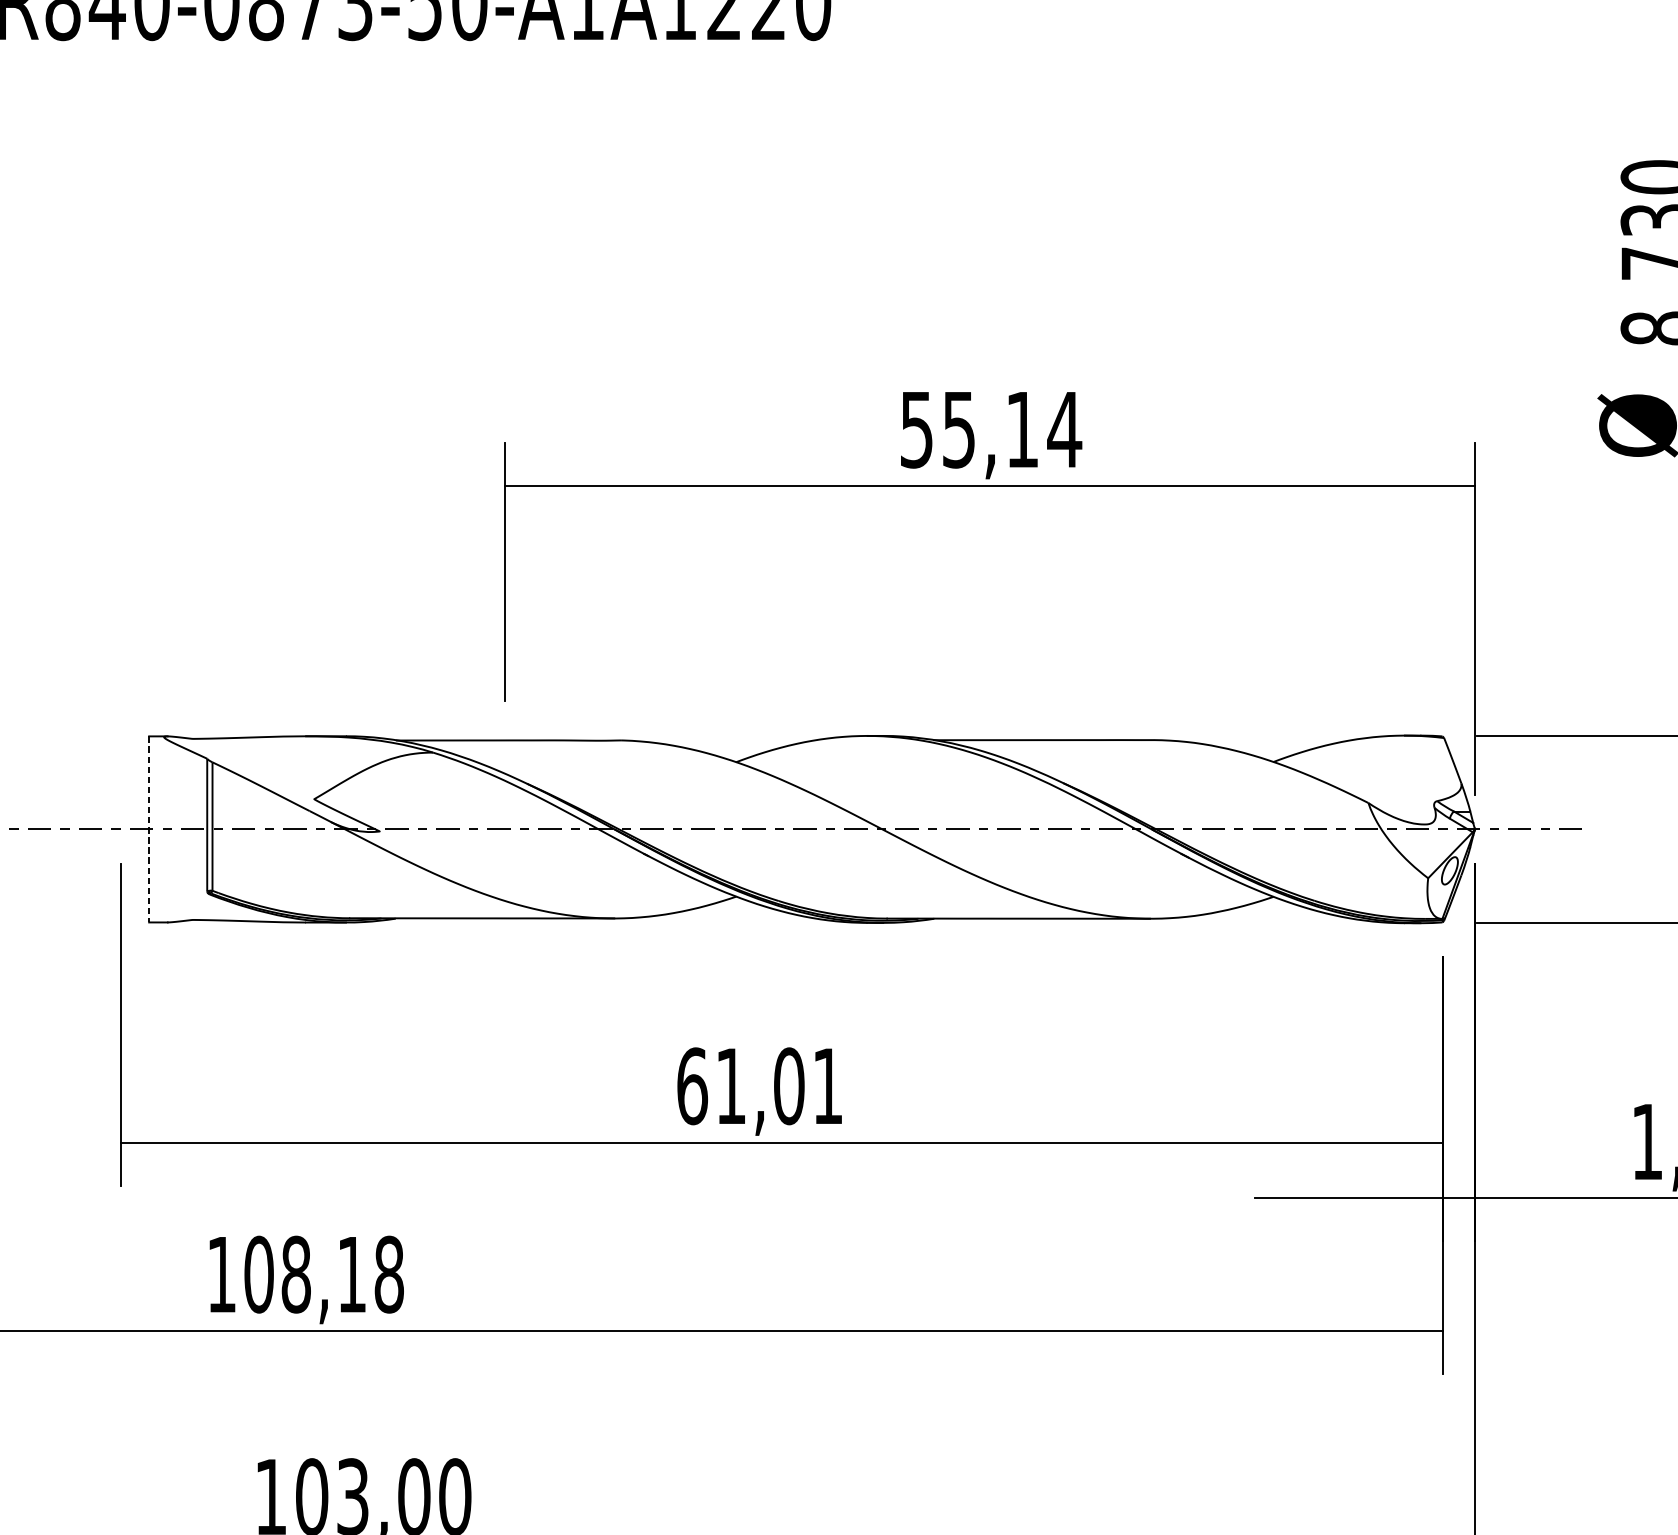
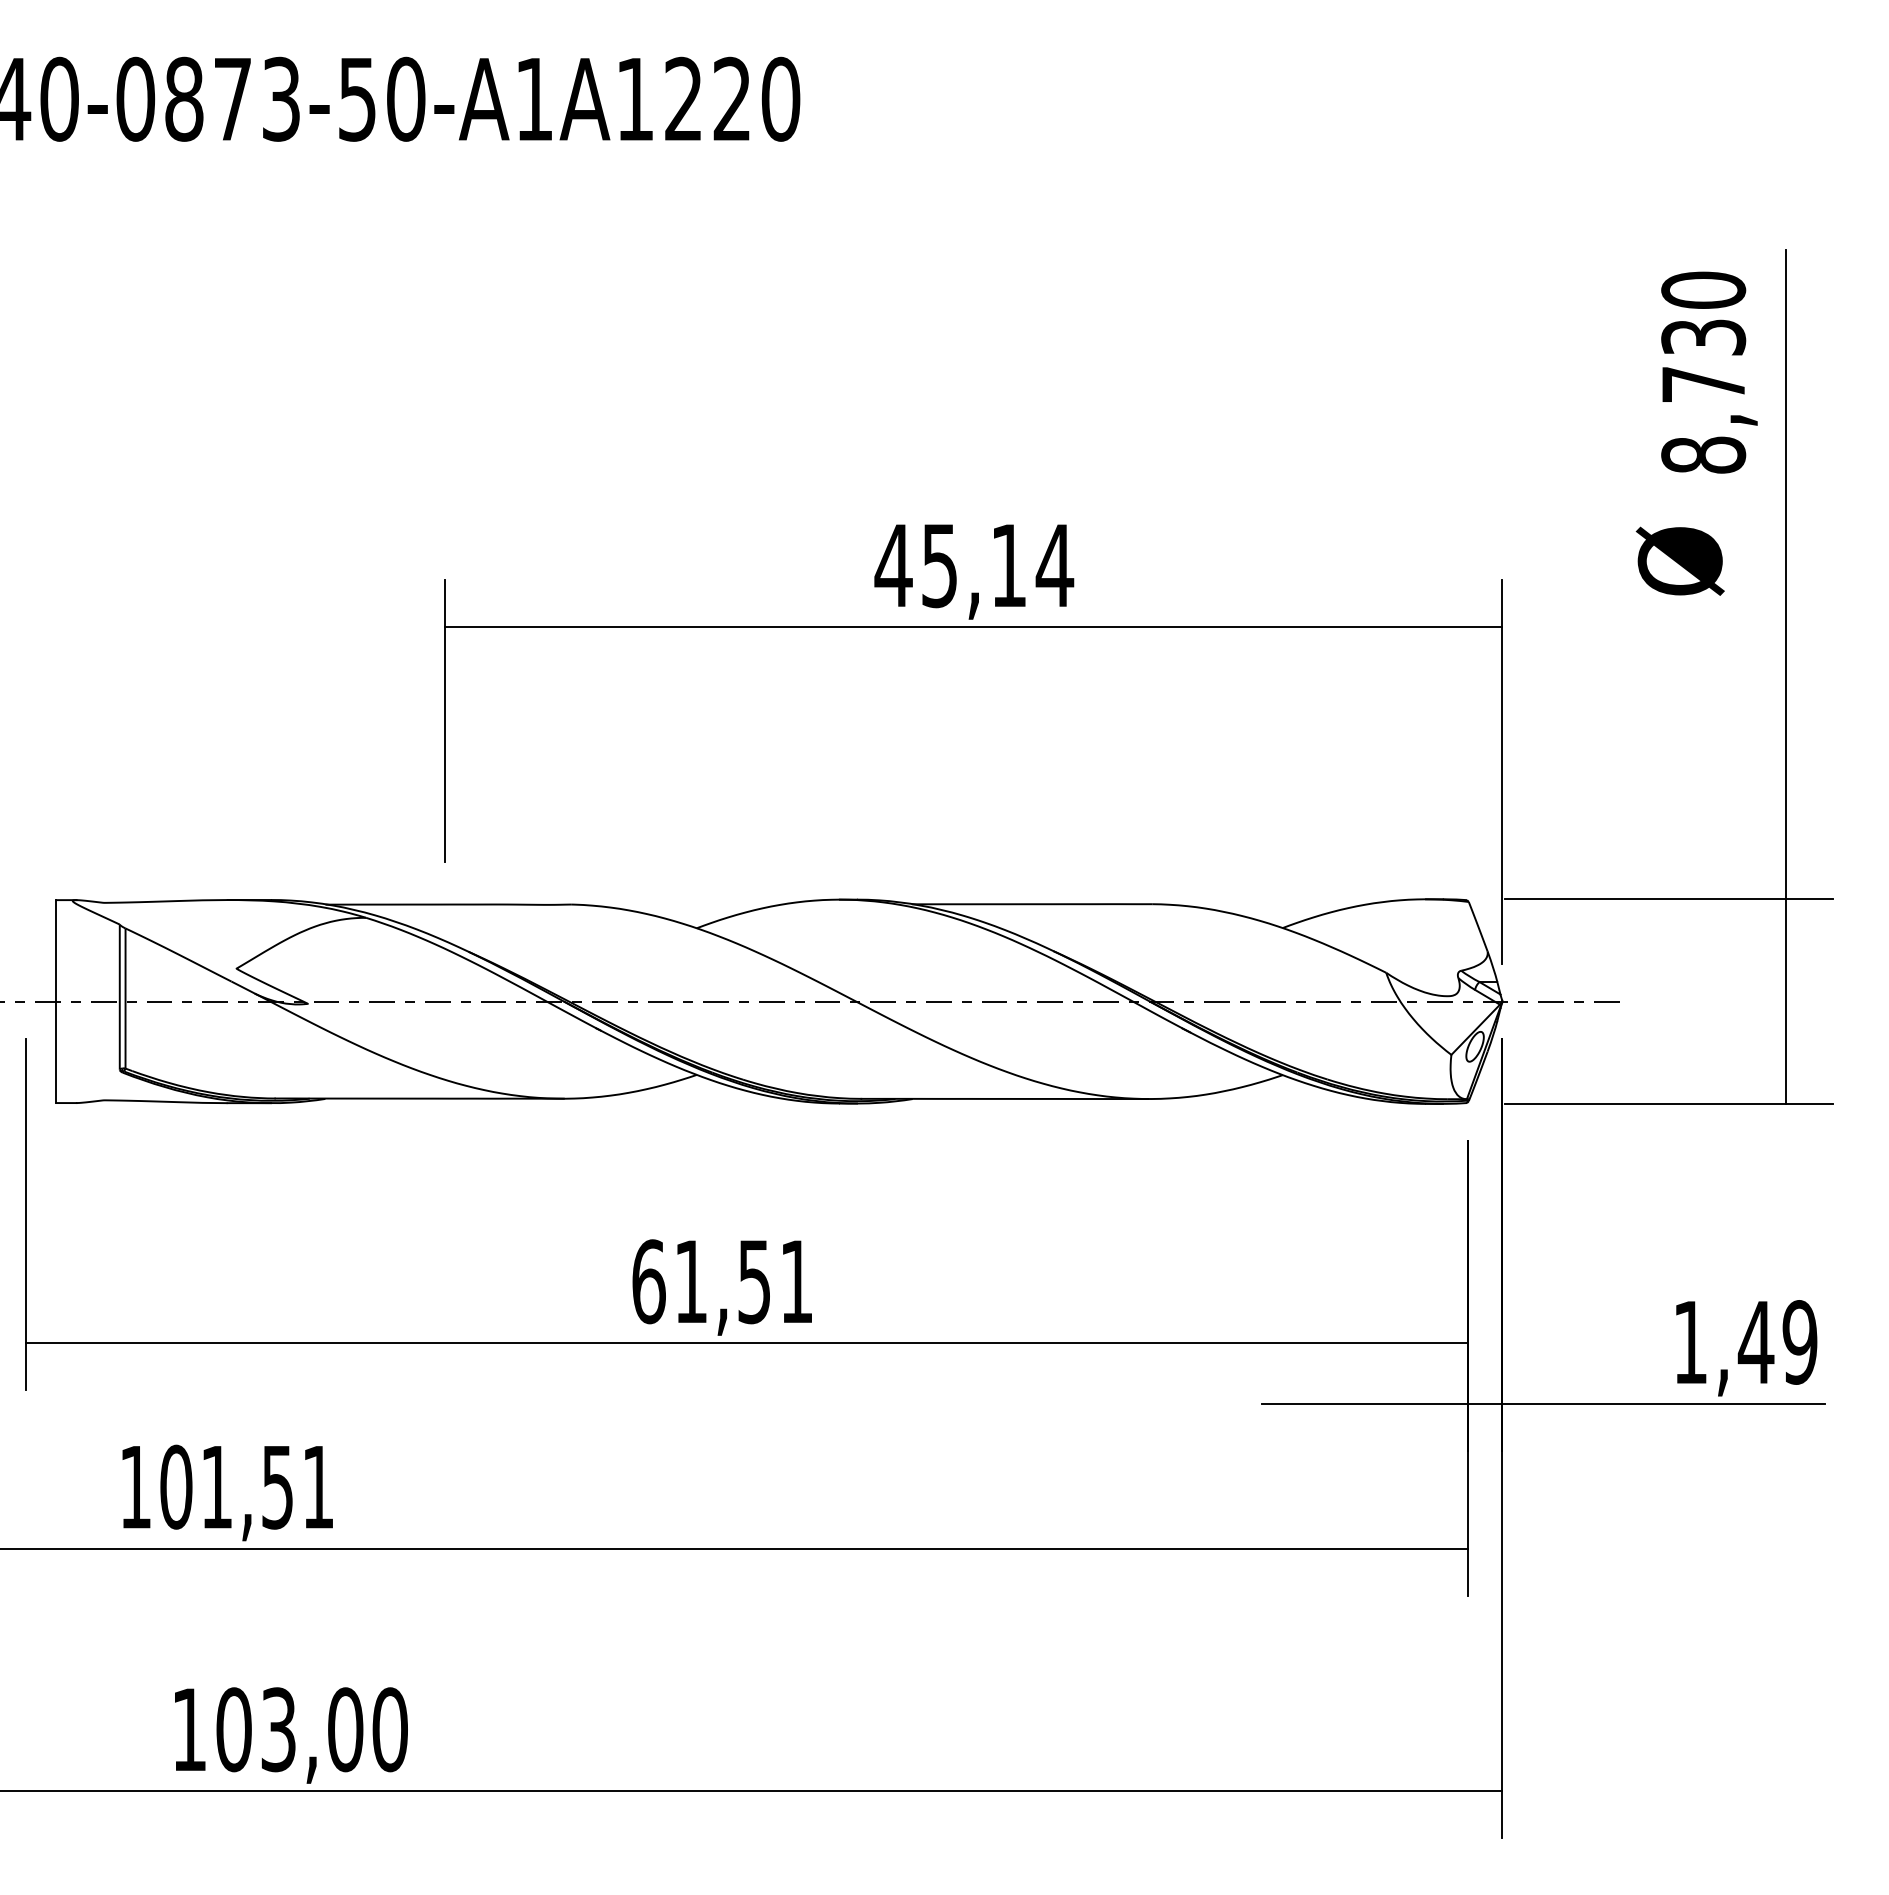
text: (916, 430) -> (893, 566), 55,14 -> 45,14
line: (149, 830) -> (56, 1002), dashed -> solid
text: (789, 1086) -> (754, 1281), 61,01 -> 61,51
text: (342, 1274) -> (267, 1486), 108,18 -> 101,51

